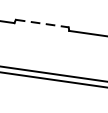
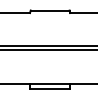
line: (42, 23) -> (50, 10), dashed -> solid

